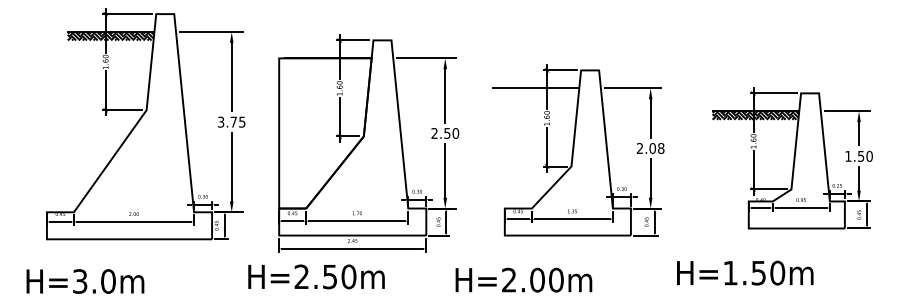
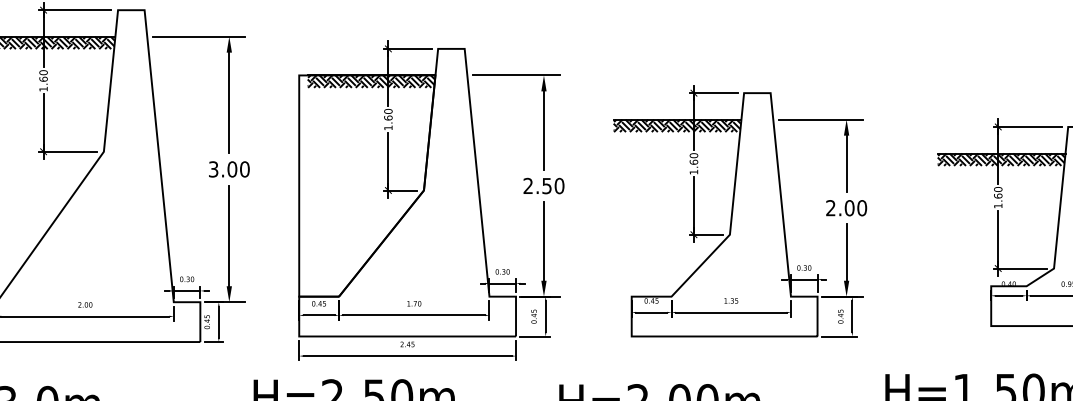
hatch: (327, 62) -> (370, 81), added
hatch: (535, 92) -> (676, 125), added
text: (237, 121) -> (237, 168), 3.75 -> 3.00
text: (661, 148) -> (862, 208), 2.08 -> 2.00

